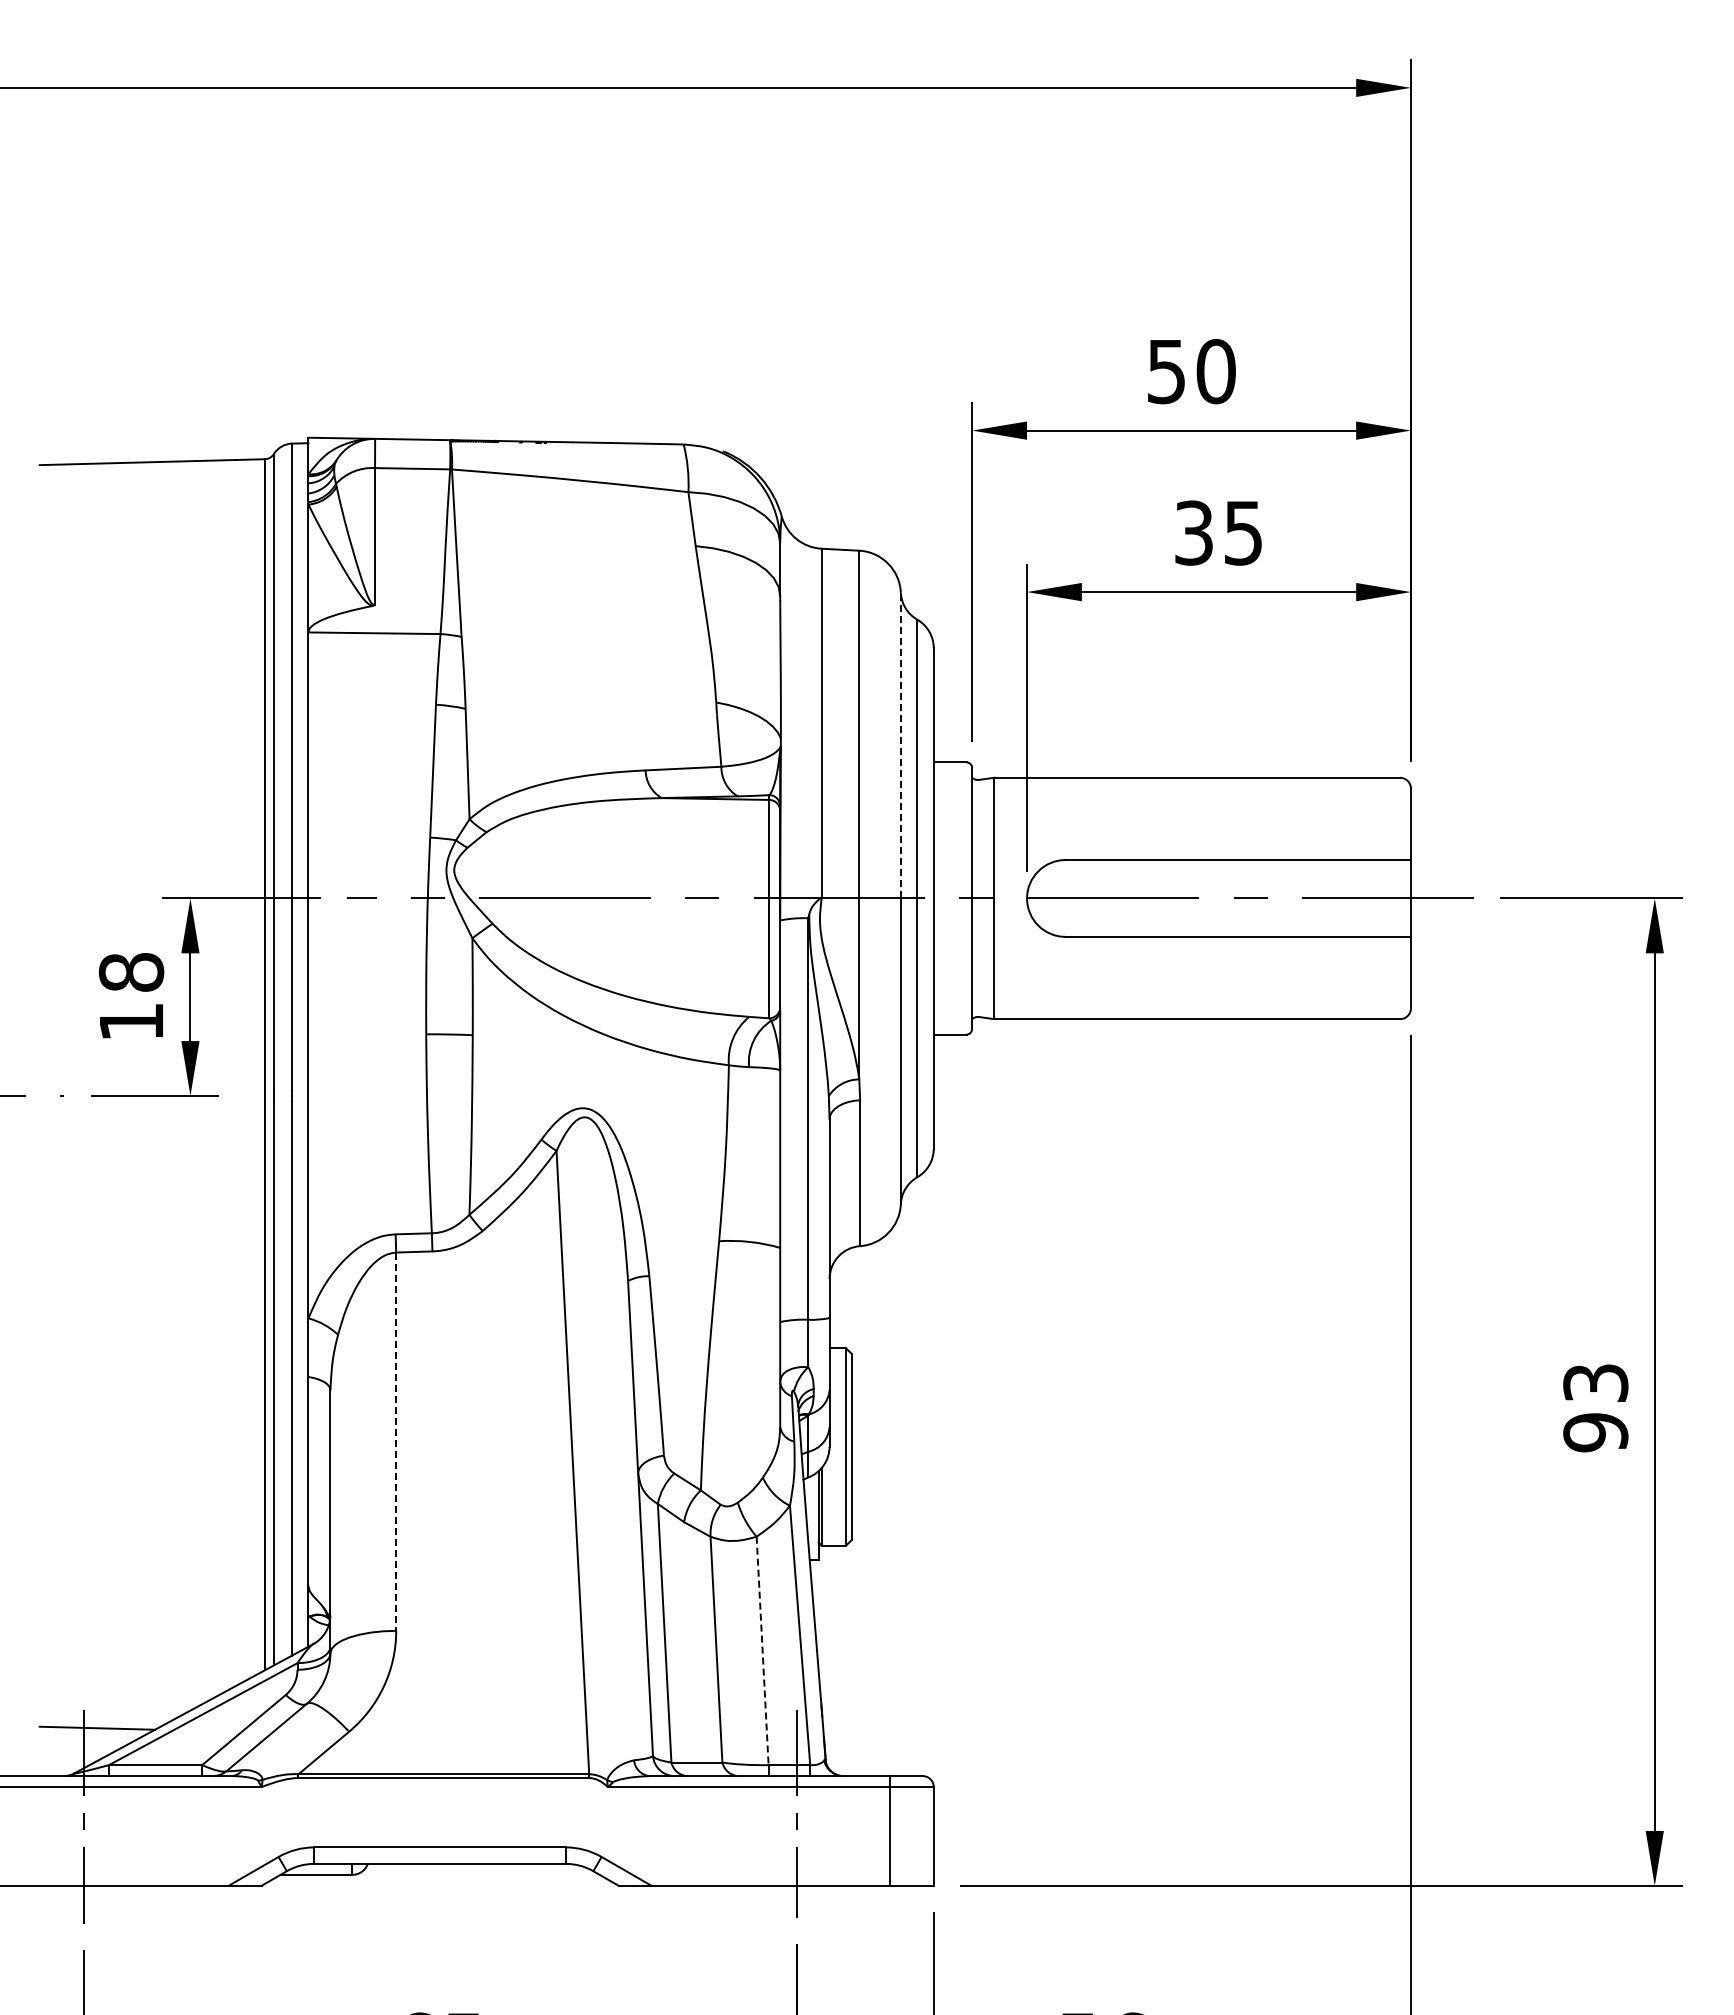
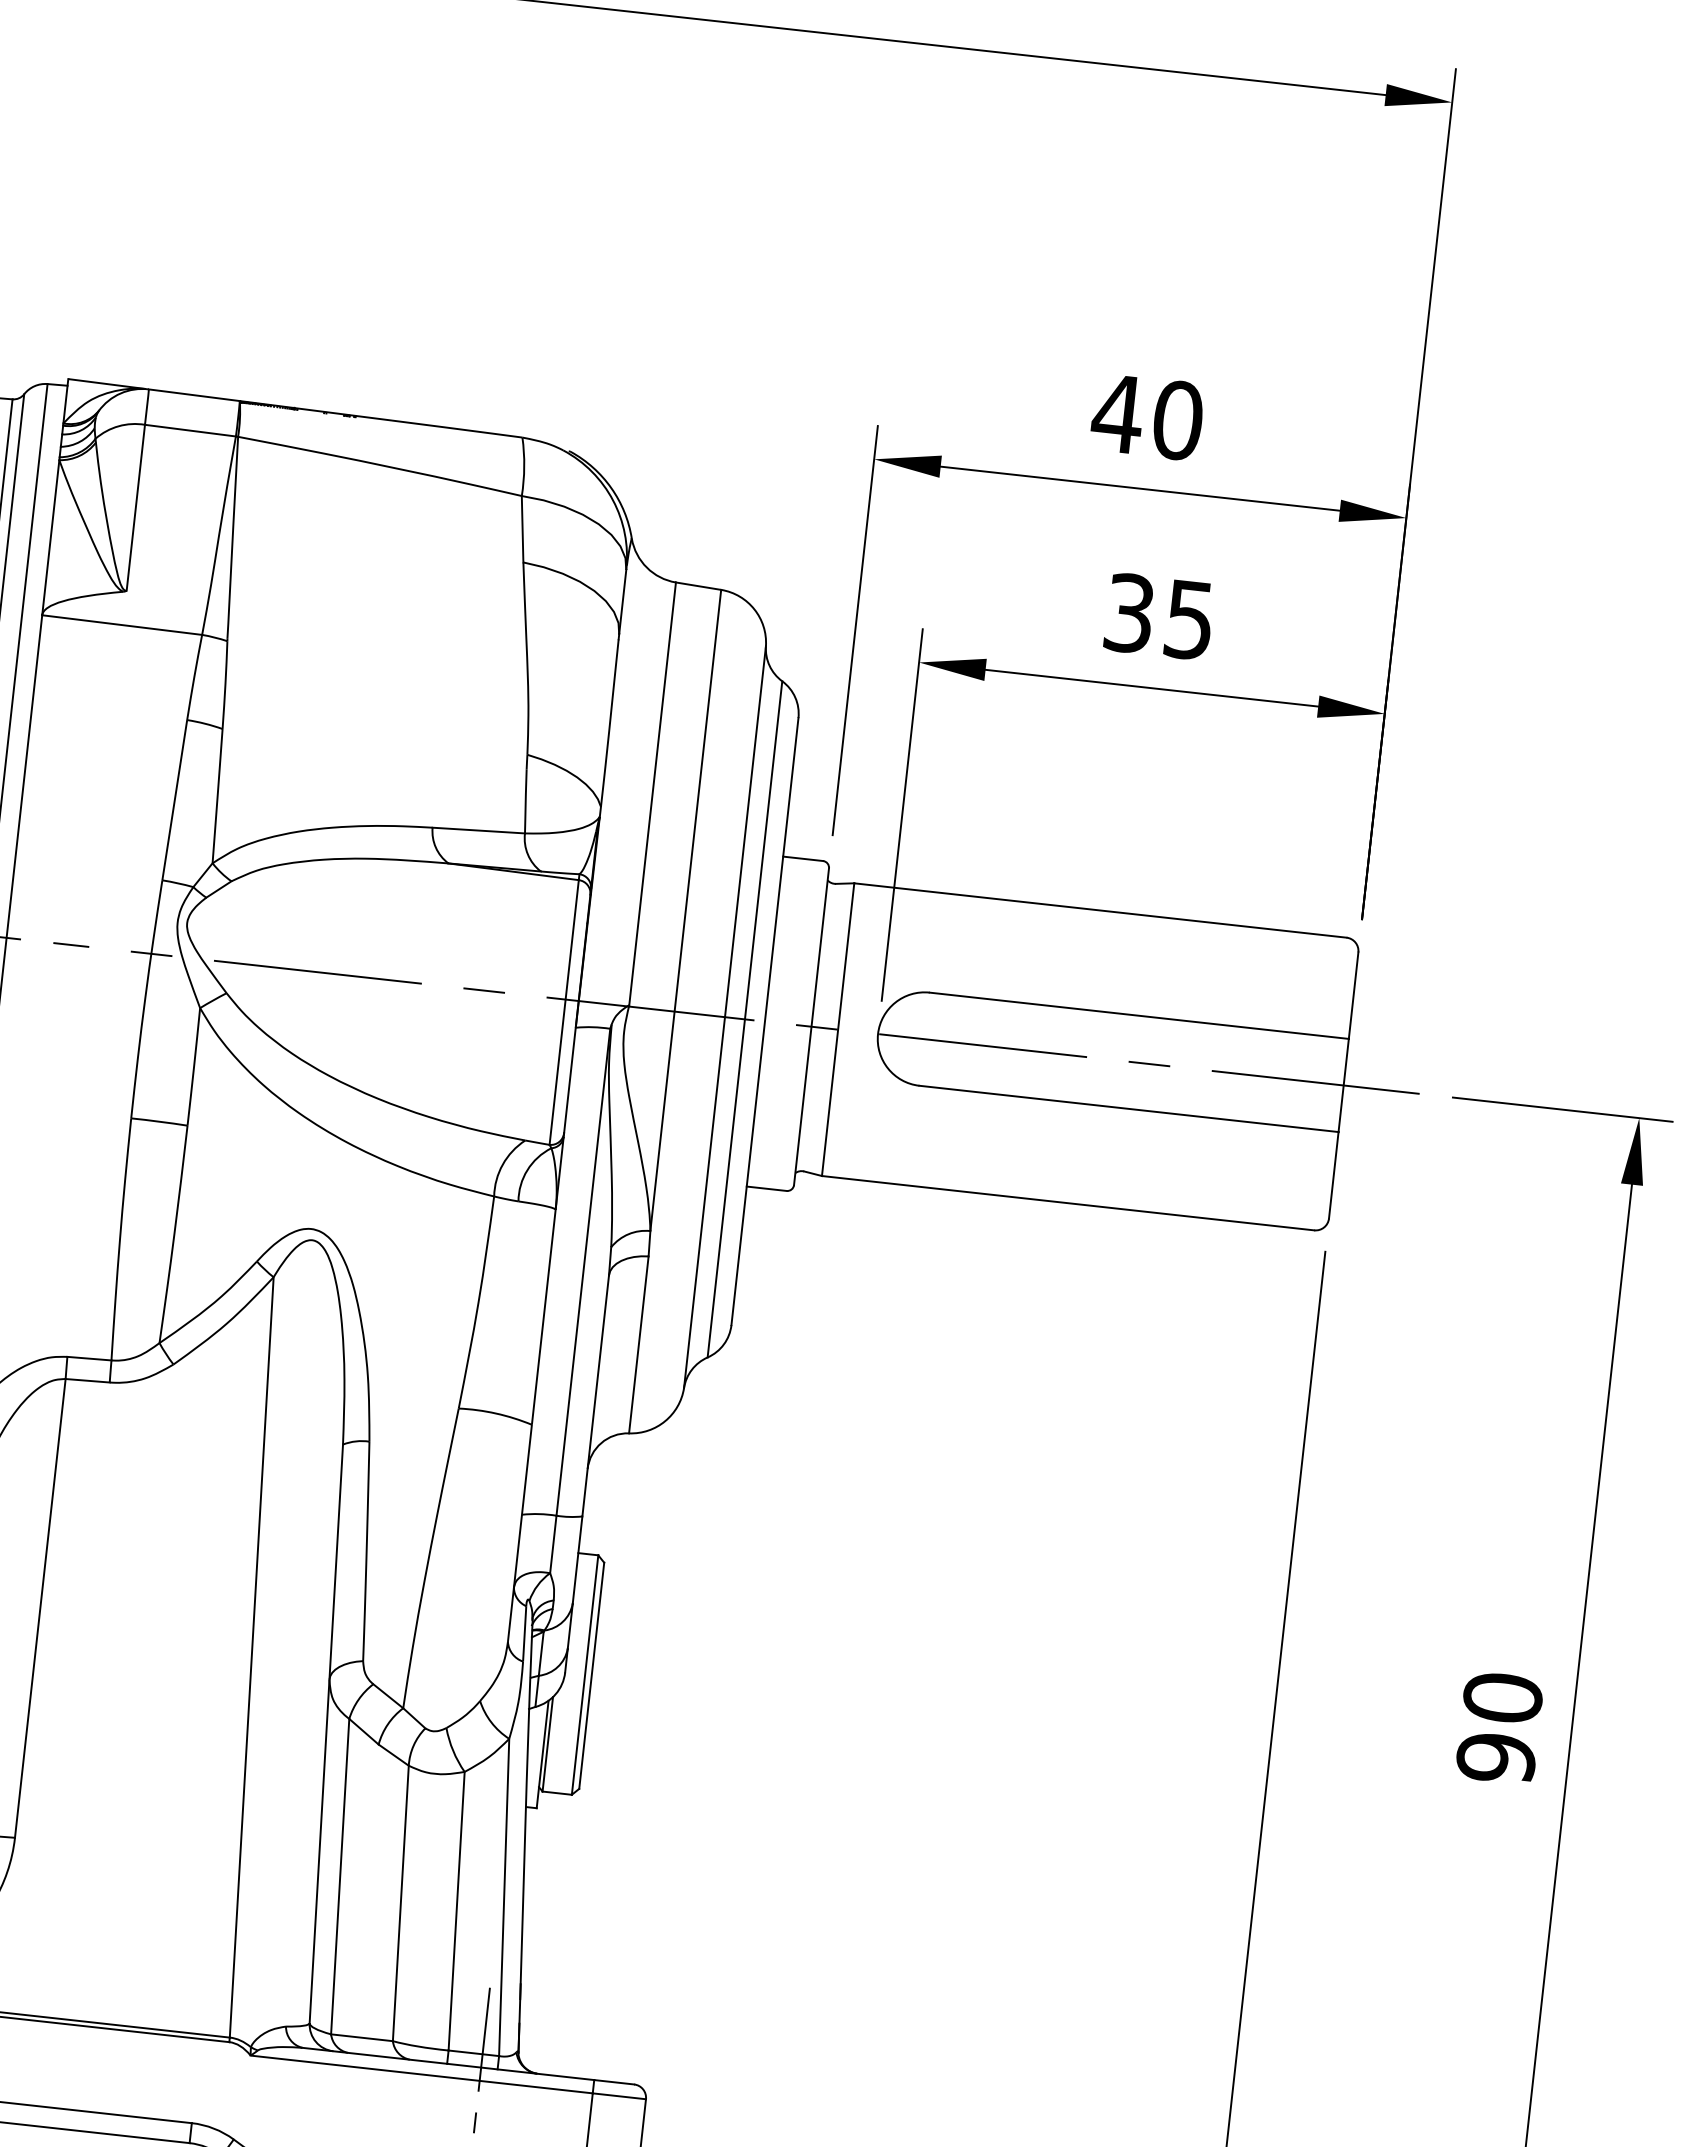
text: (1166, 372) -> (1117, 414), 50 -> 40
line: (900, 745) -> (745, 831), dashed -> solid
text: (1595, 1382) -> (1502, 1697), 93 -> 90
line: (396, 1442) -> (40, 1609), dashed -> solid
line: (762, 1651) -> (456, 1911), dashed -> solid

